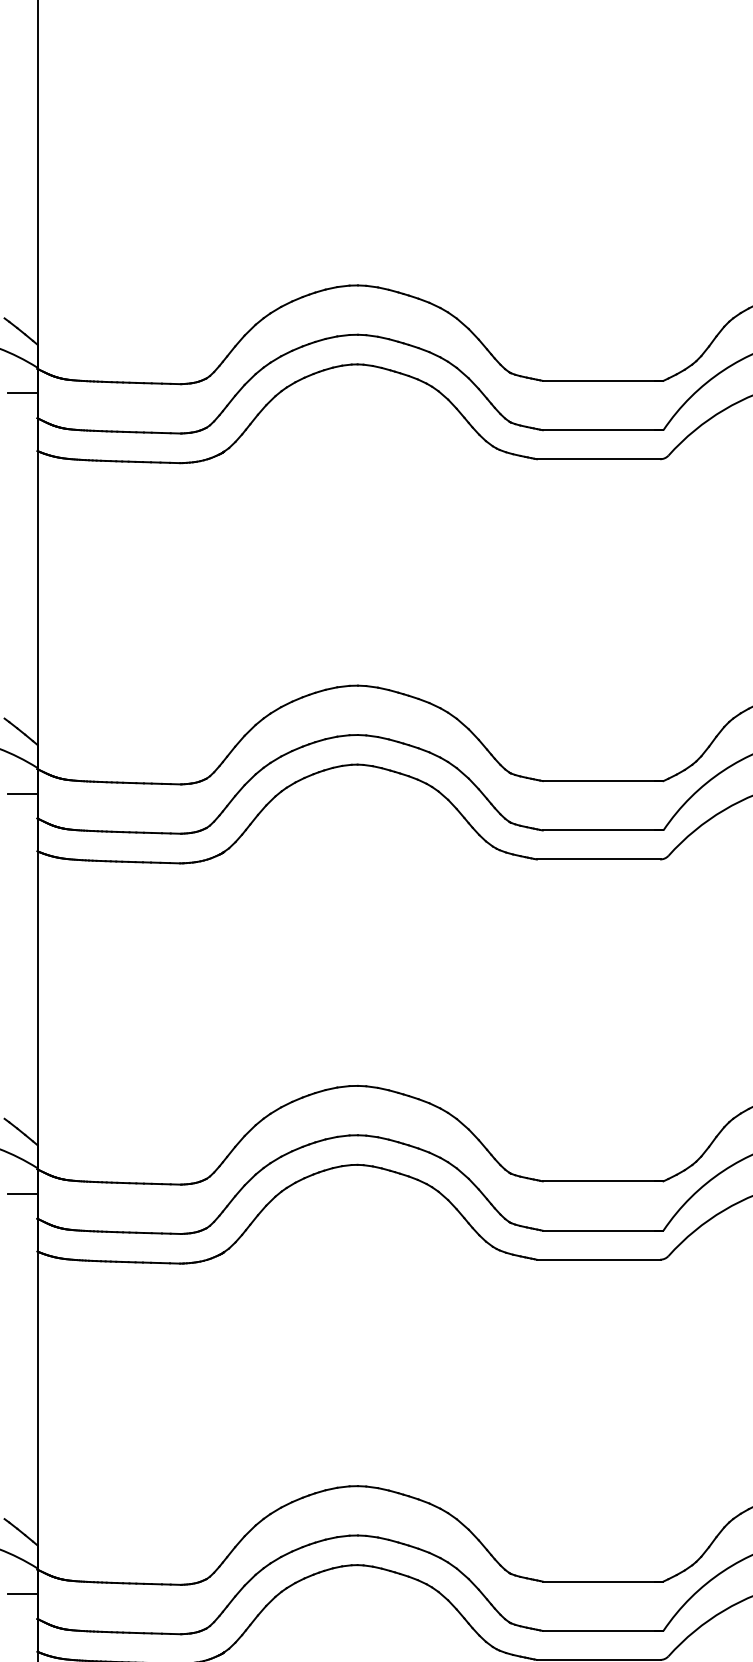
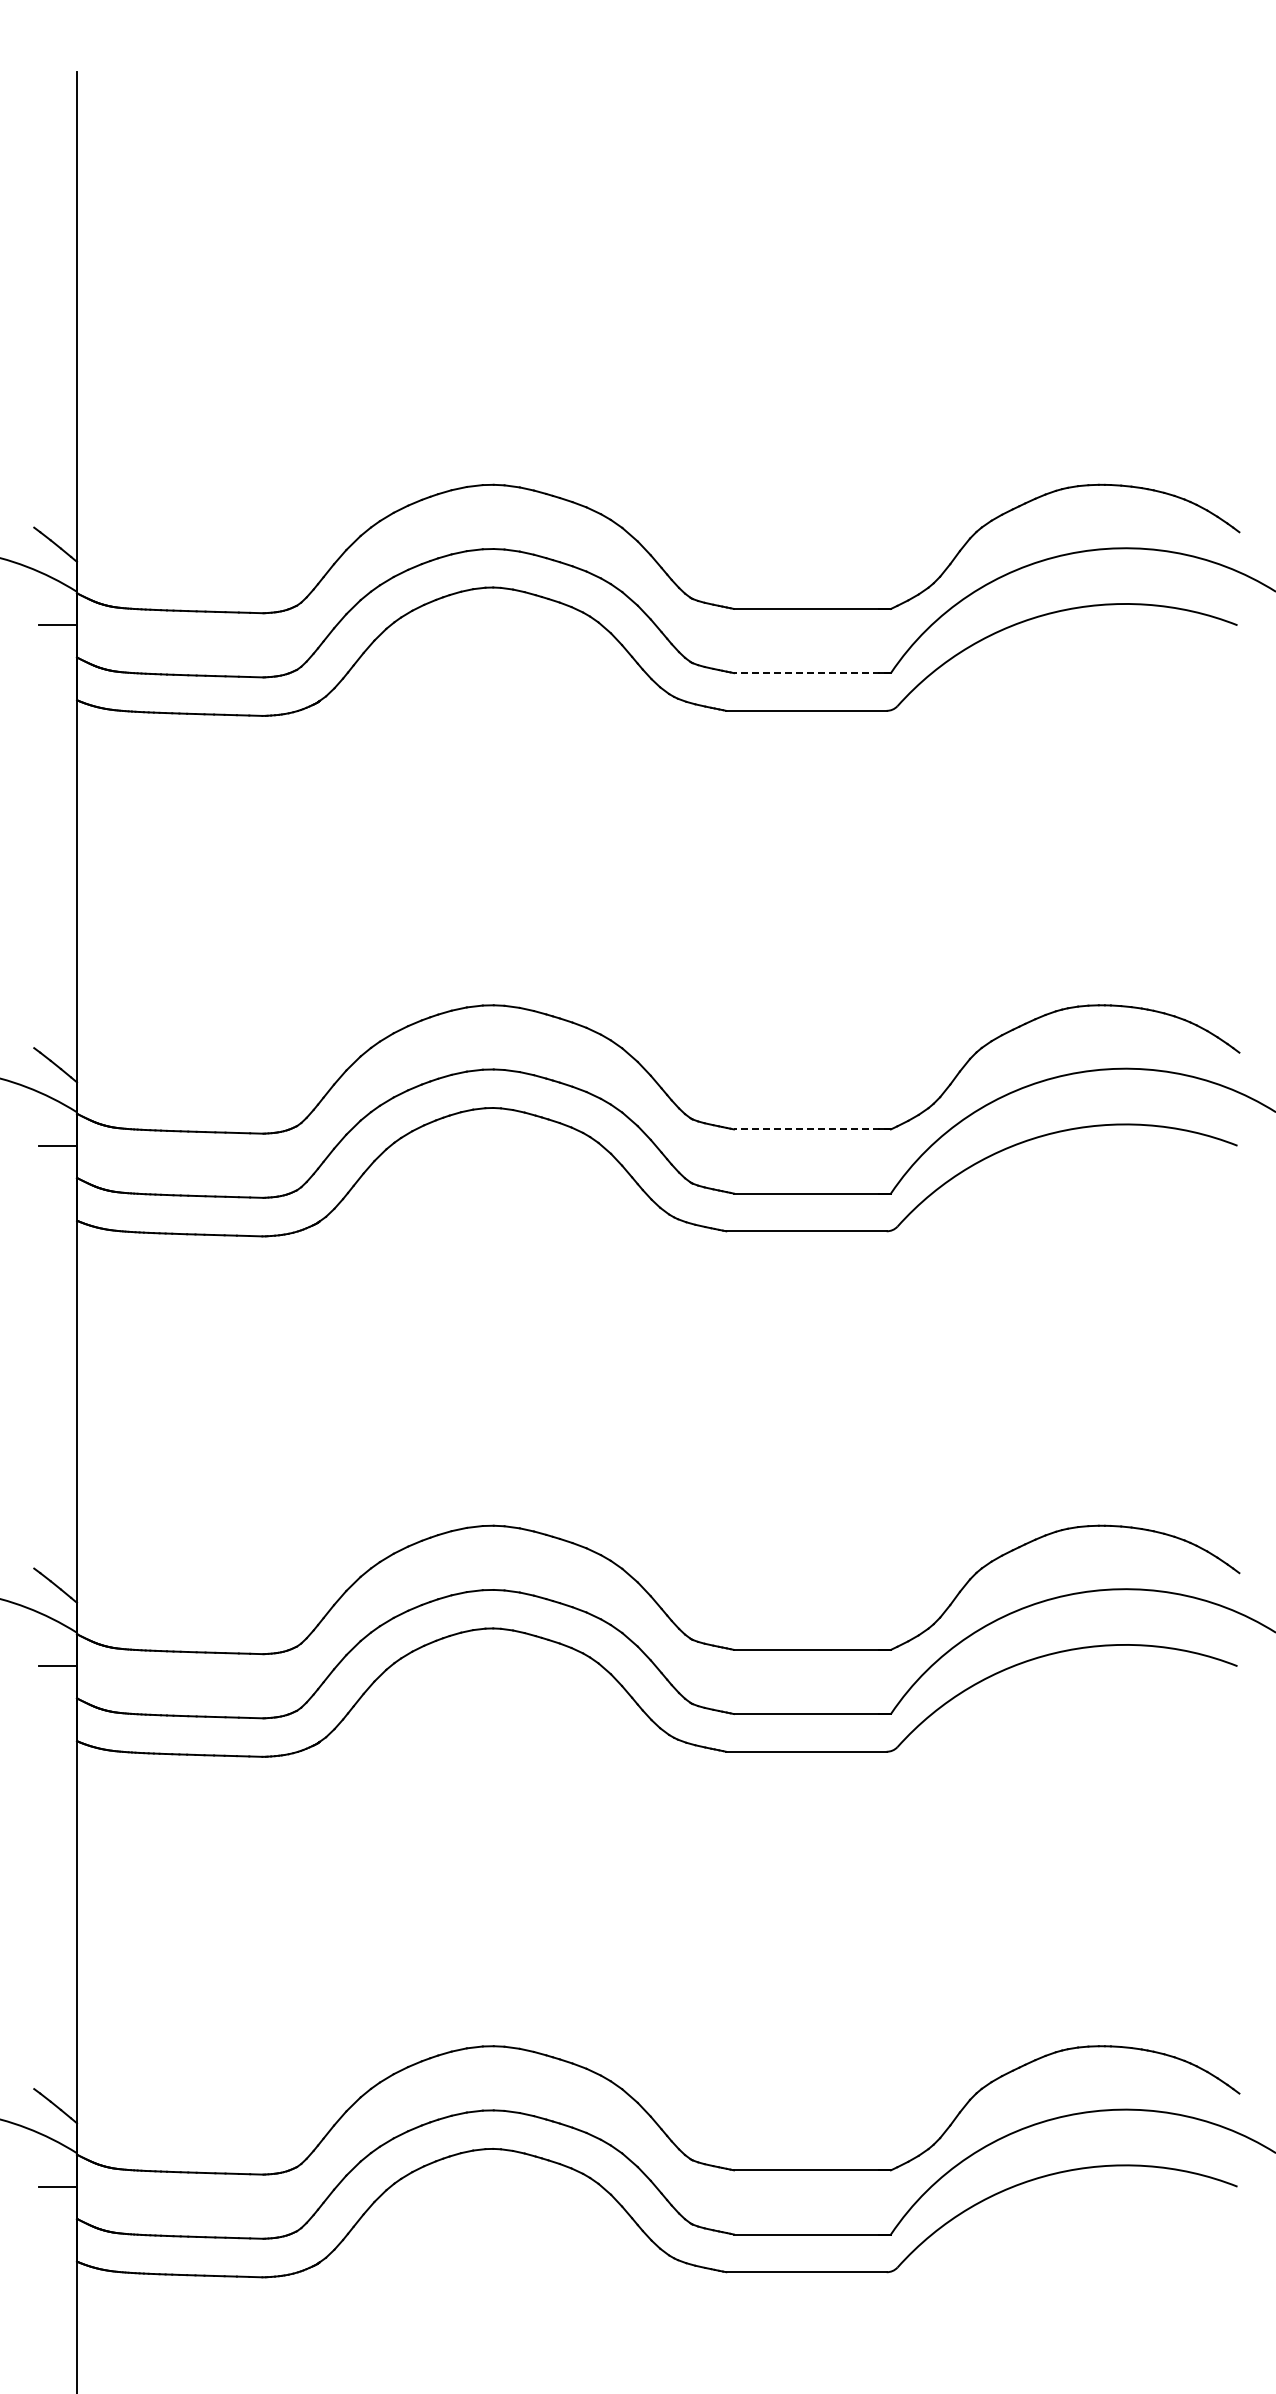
line: (602, 430) -> (811, 673), solid -> dashed
line: (602, 781) -> (811, 1129), solid -> dashed

